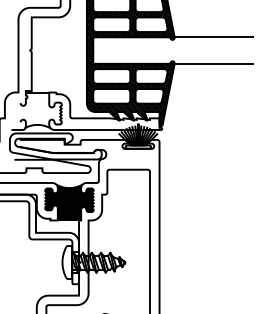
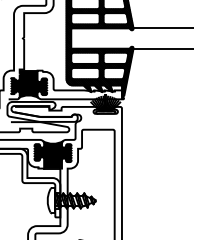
fill: (37, 110) -> (28, 84), added

